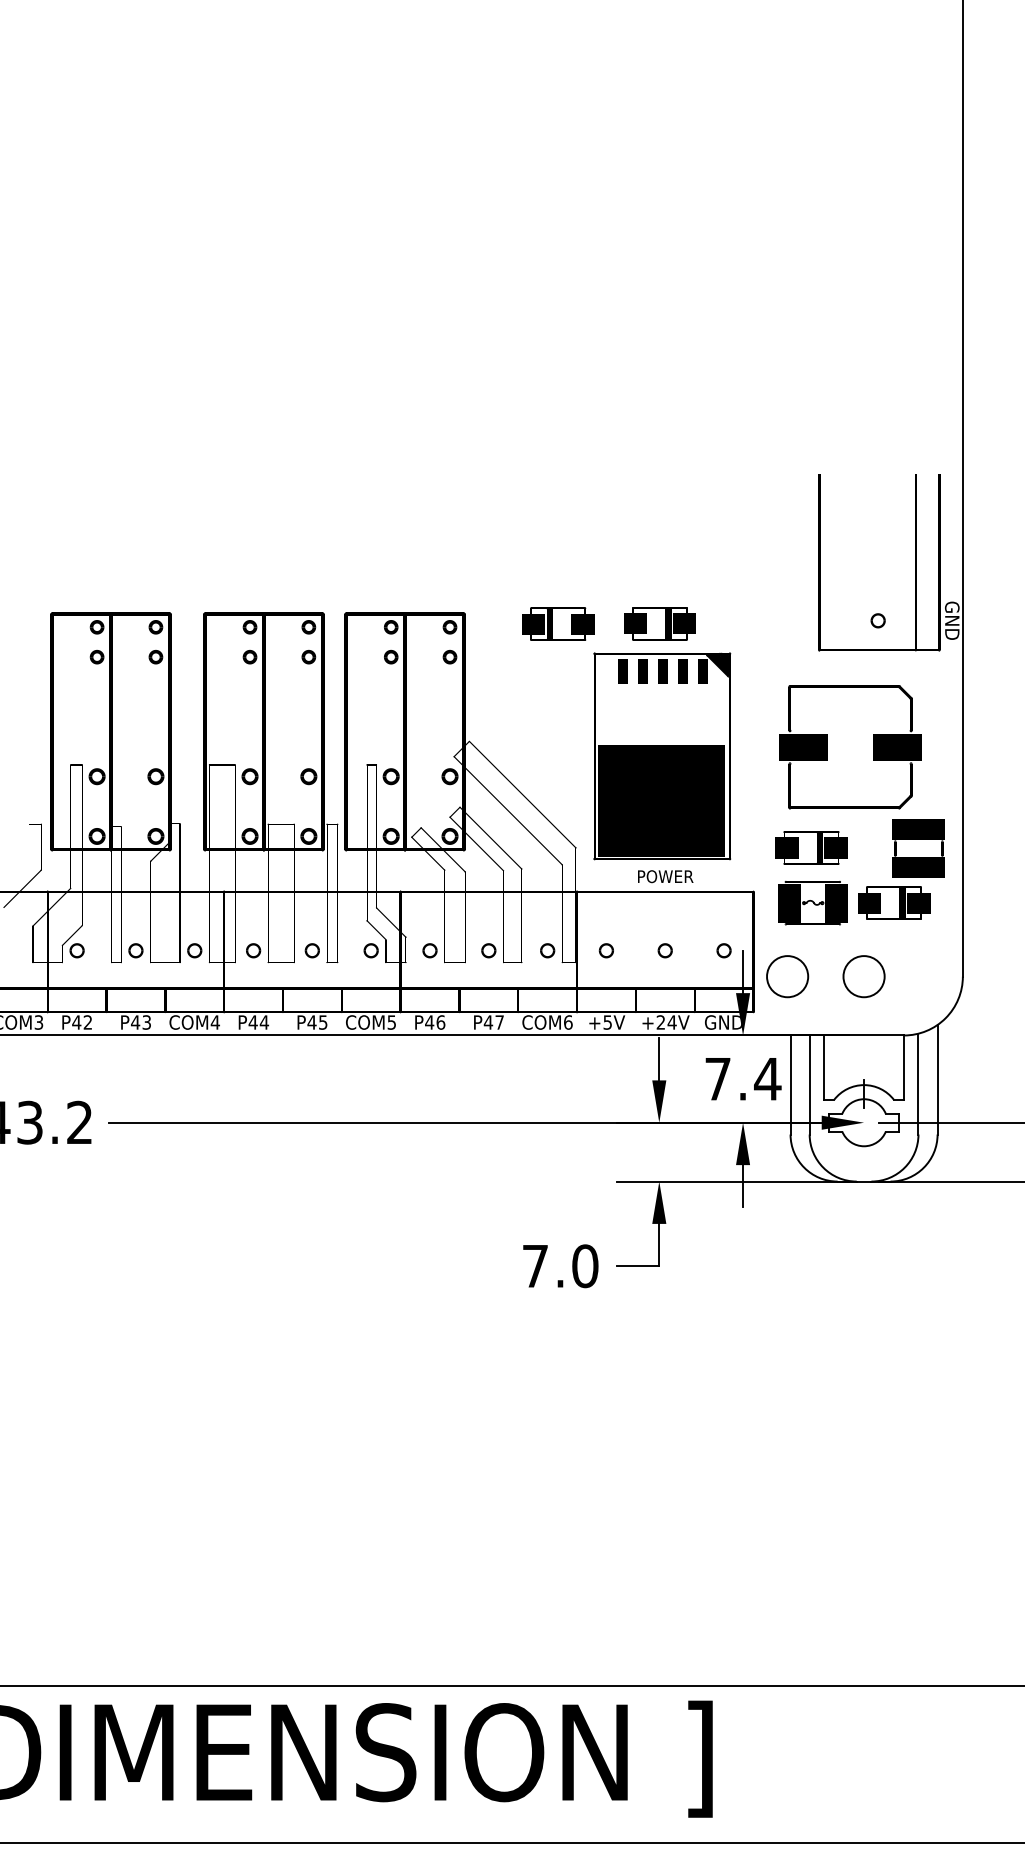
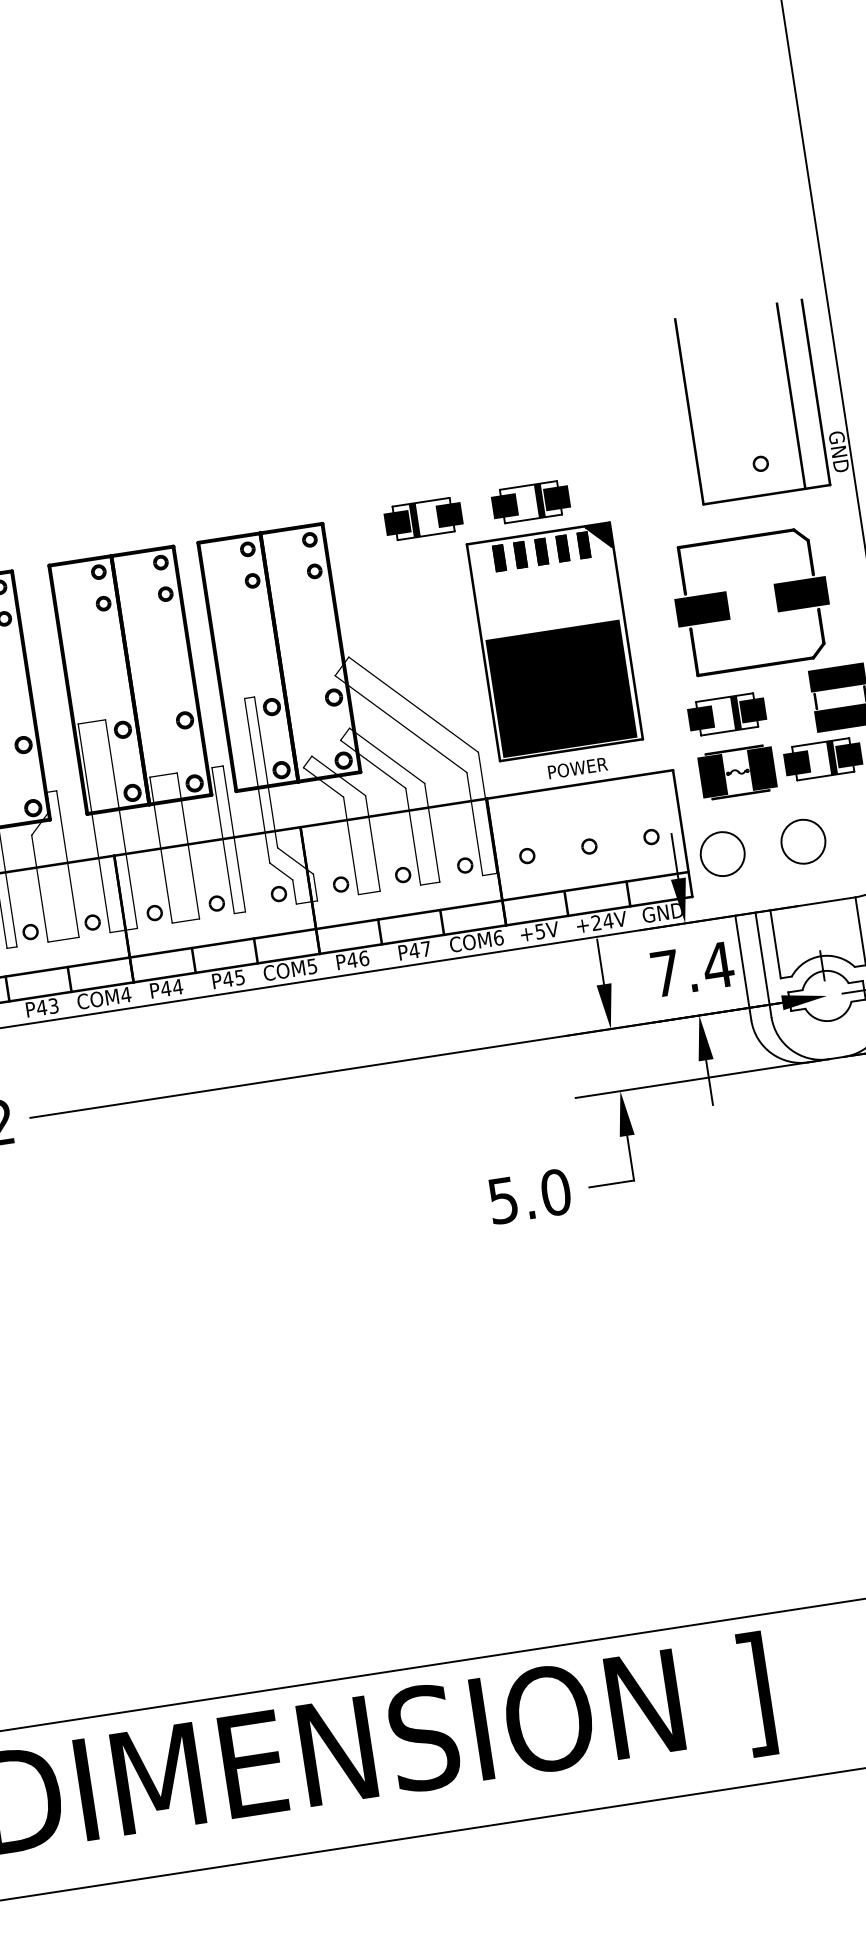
text: (535, 1266) -> (503, 1200), 7.0 -> 5.0

